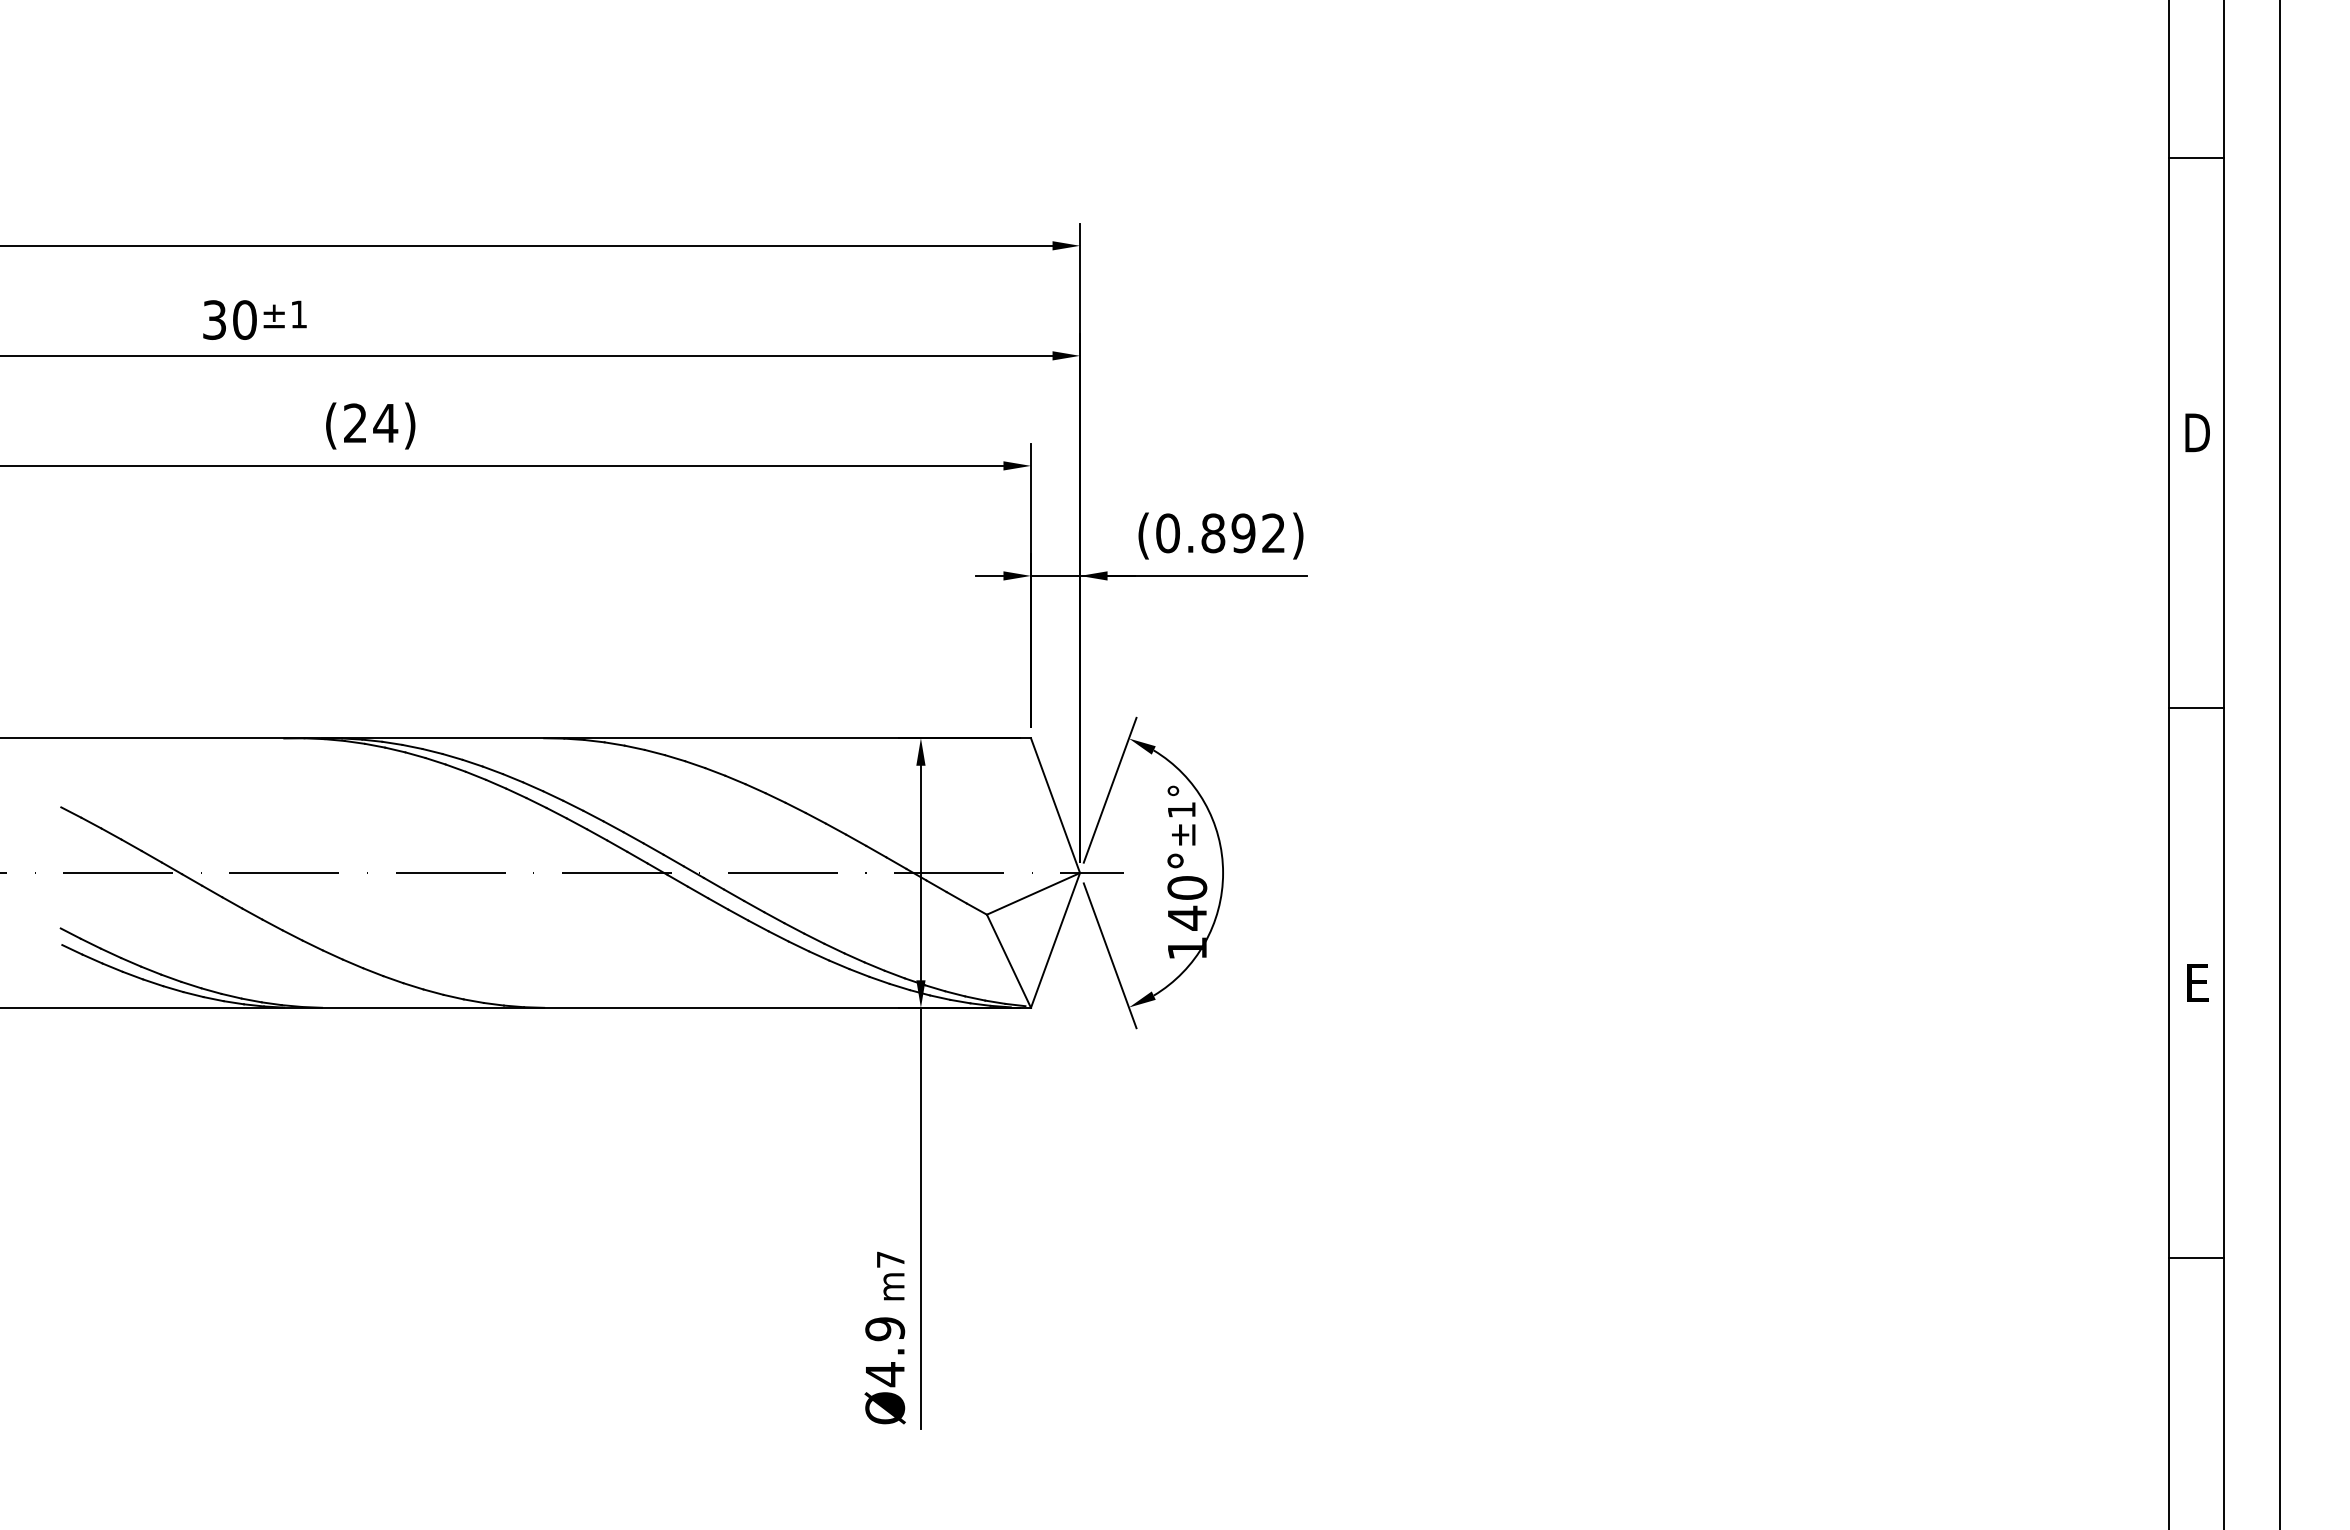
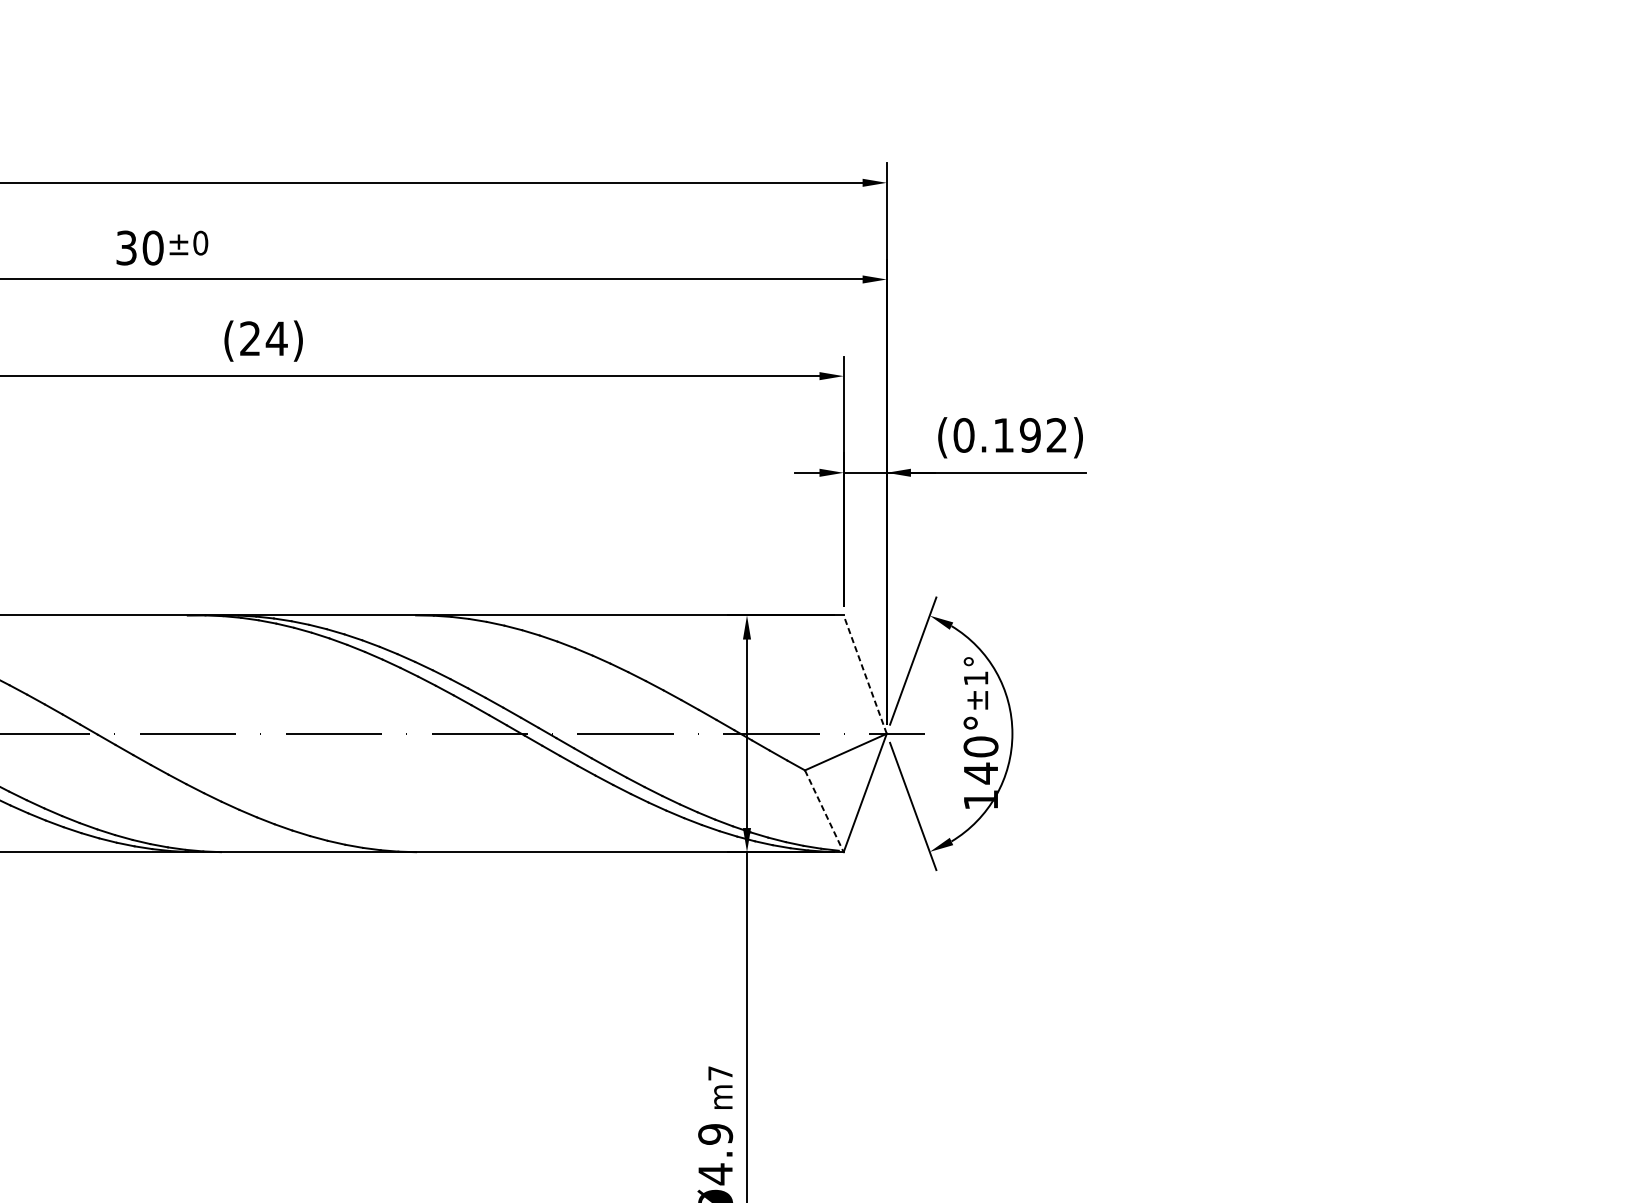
text: (298, 314) -> (200, 243), ±1 -> ±0
text: (1213, 533) -> (1003, 435), (0.892) -> (0.192)
line: (1055, 805) -> (865, 674), solid -> dashed
line: (1008, 961) -> (823, 811), solid -> dashed

